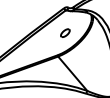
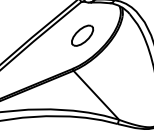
part: (65, 32) -> (82, 34), size x1.67

